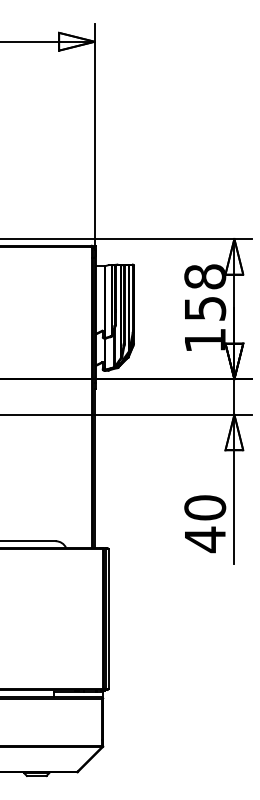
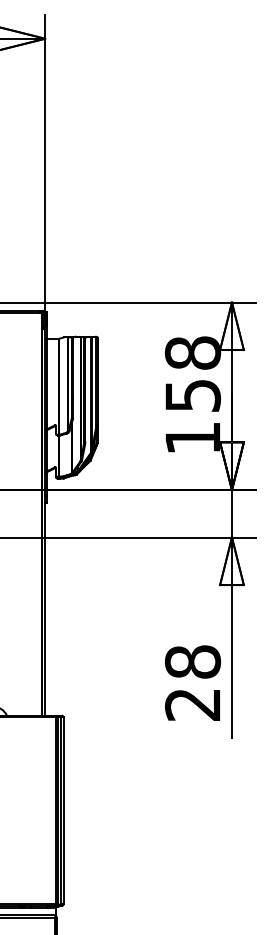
text: (205, 524) -> (193, 684), 40 -> 28

